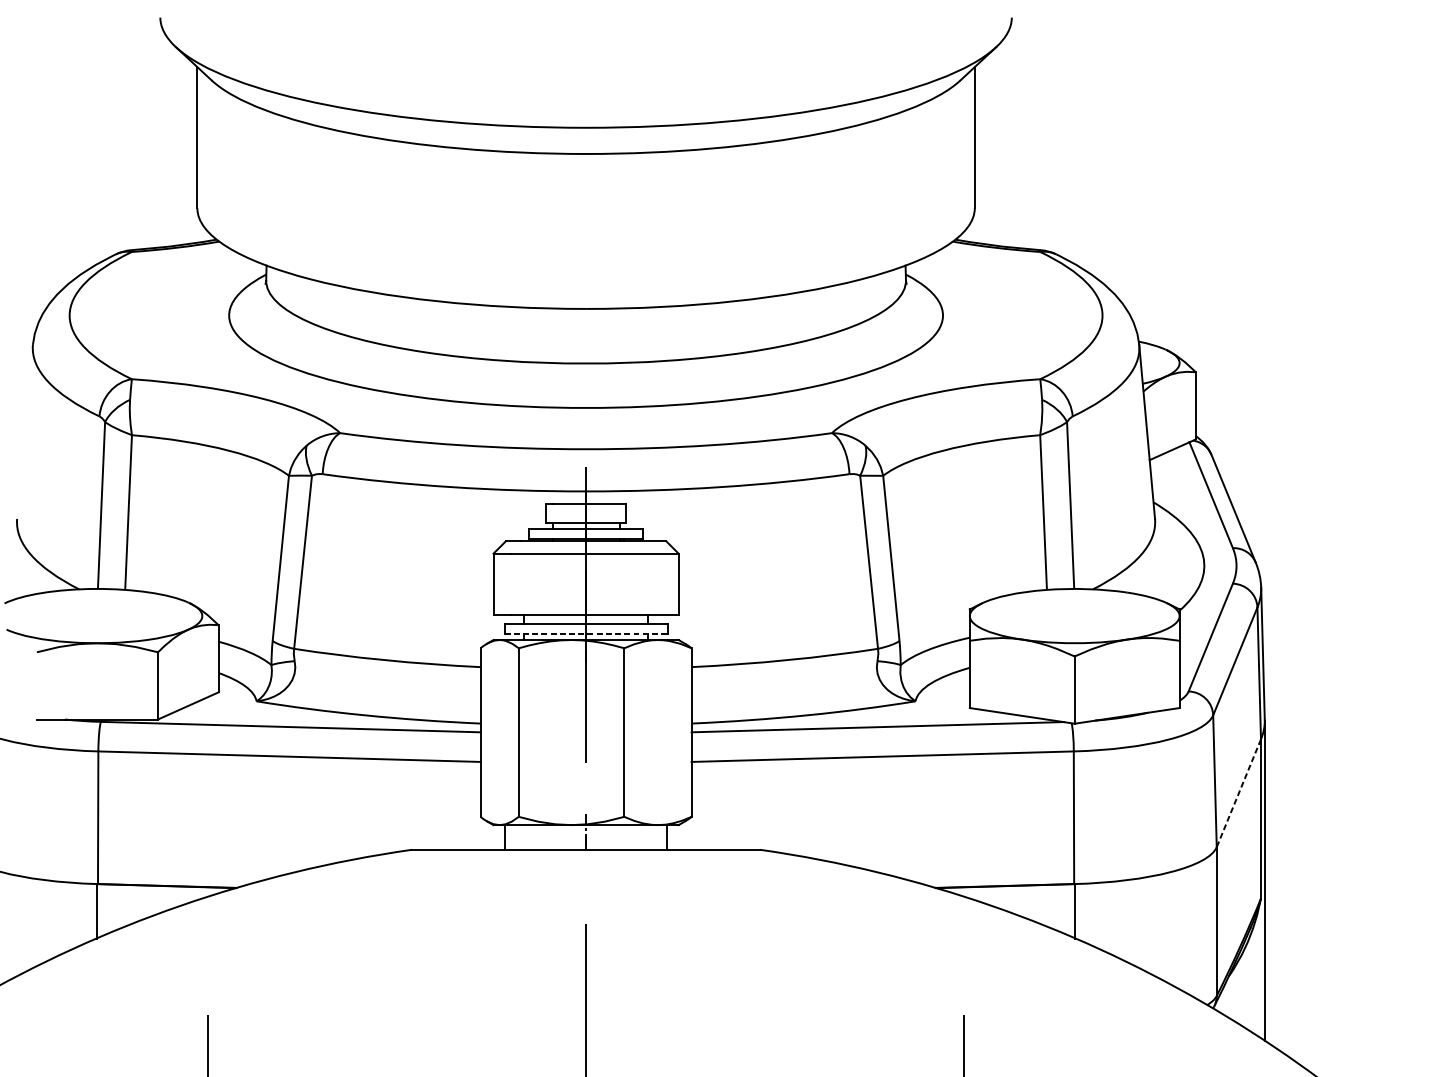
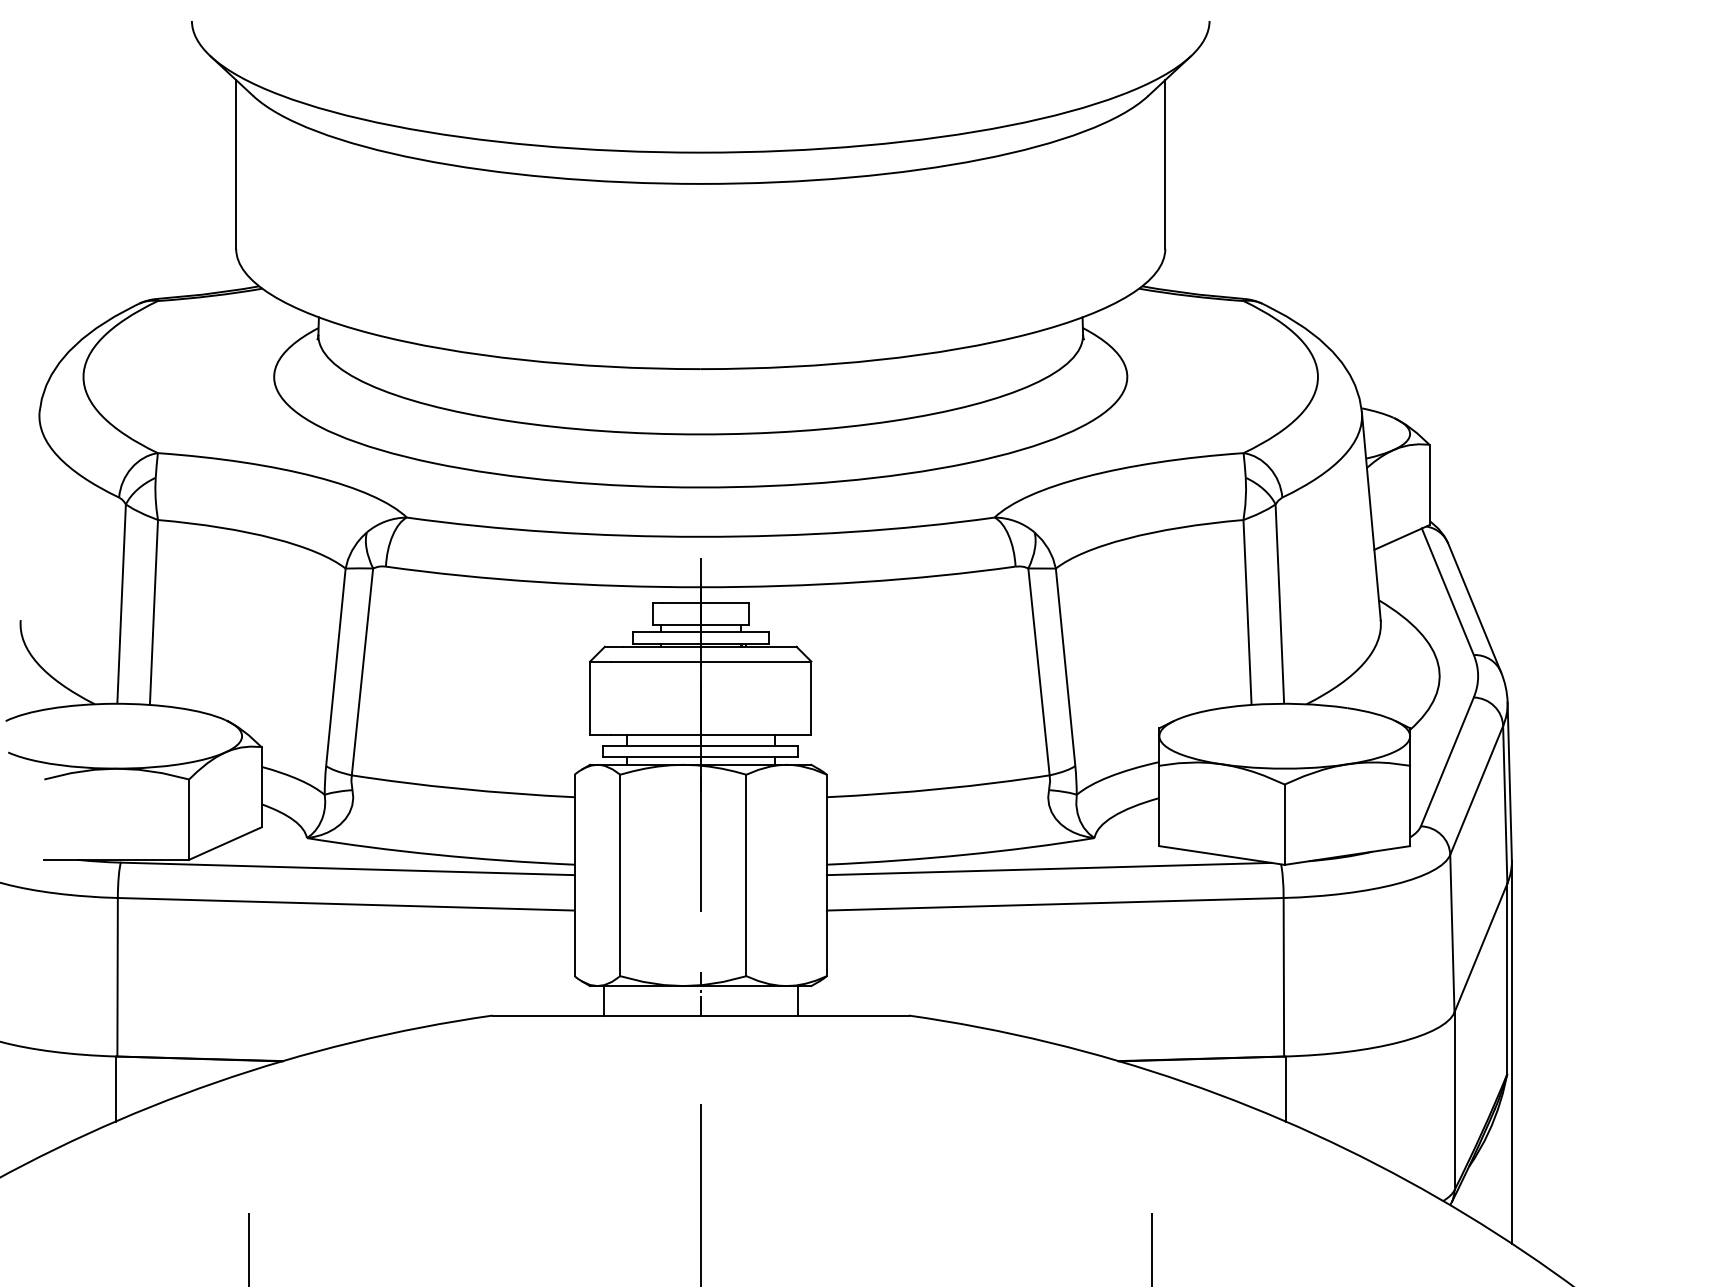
line: (585, 633) -> (700, 757), dashed -> solid
line: (1238, 793) -> (1480, 948), dashed -> solid

